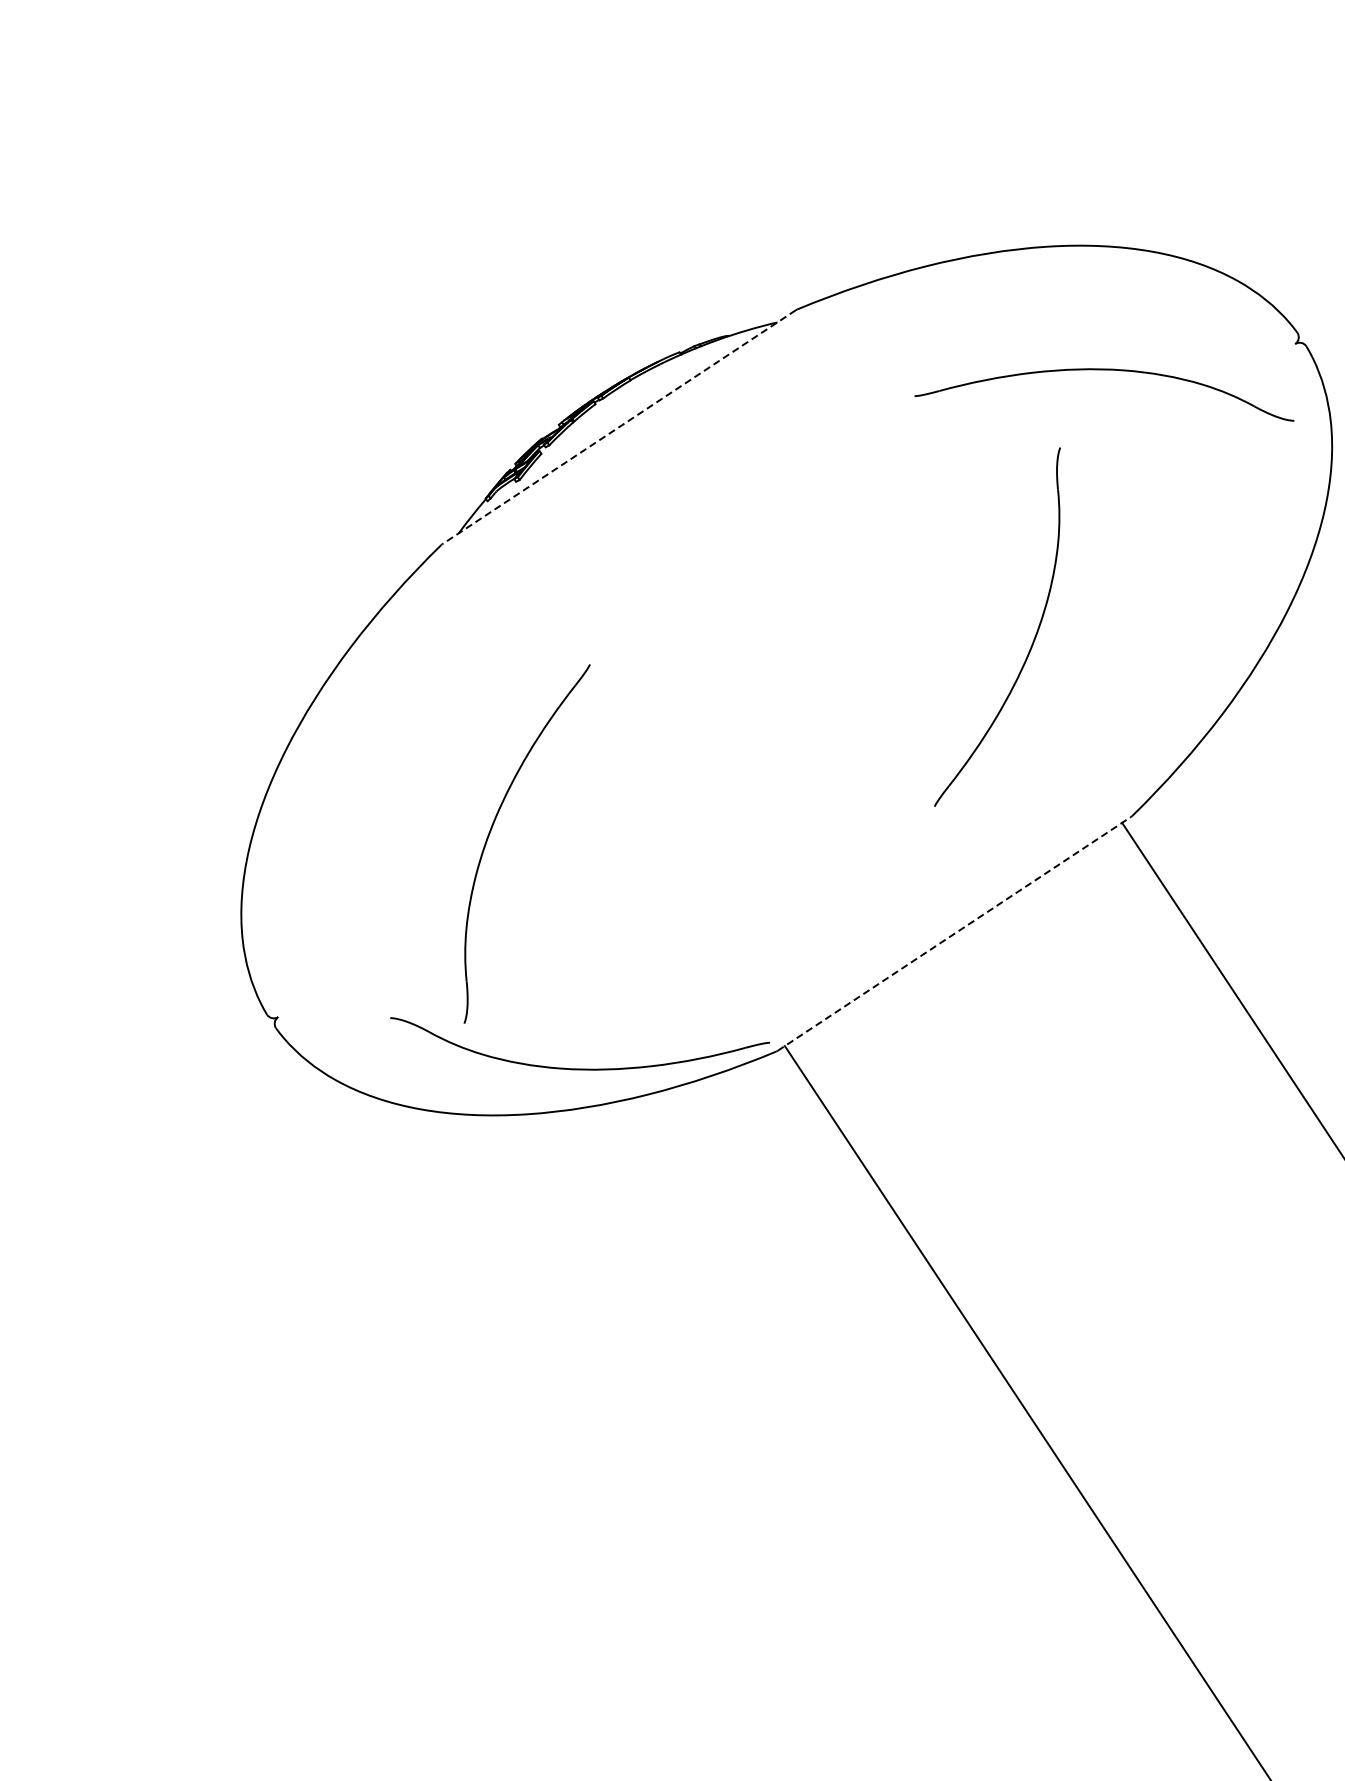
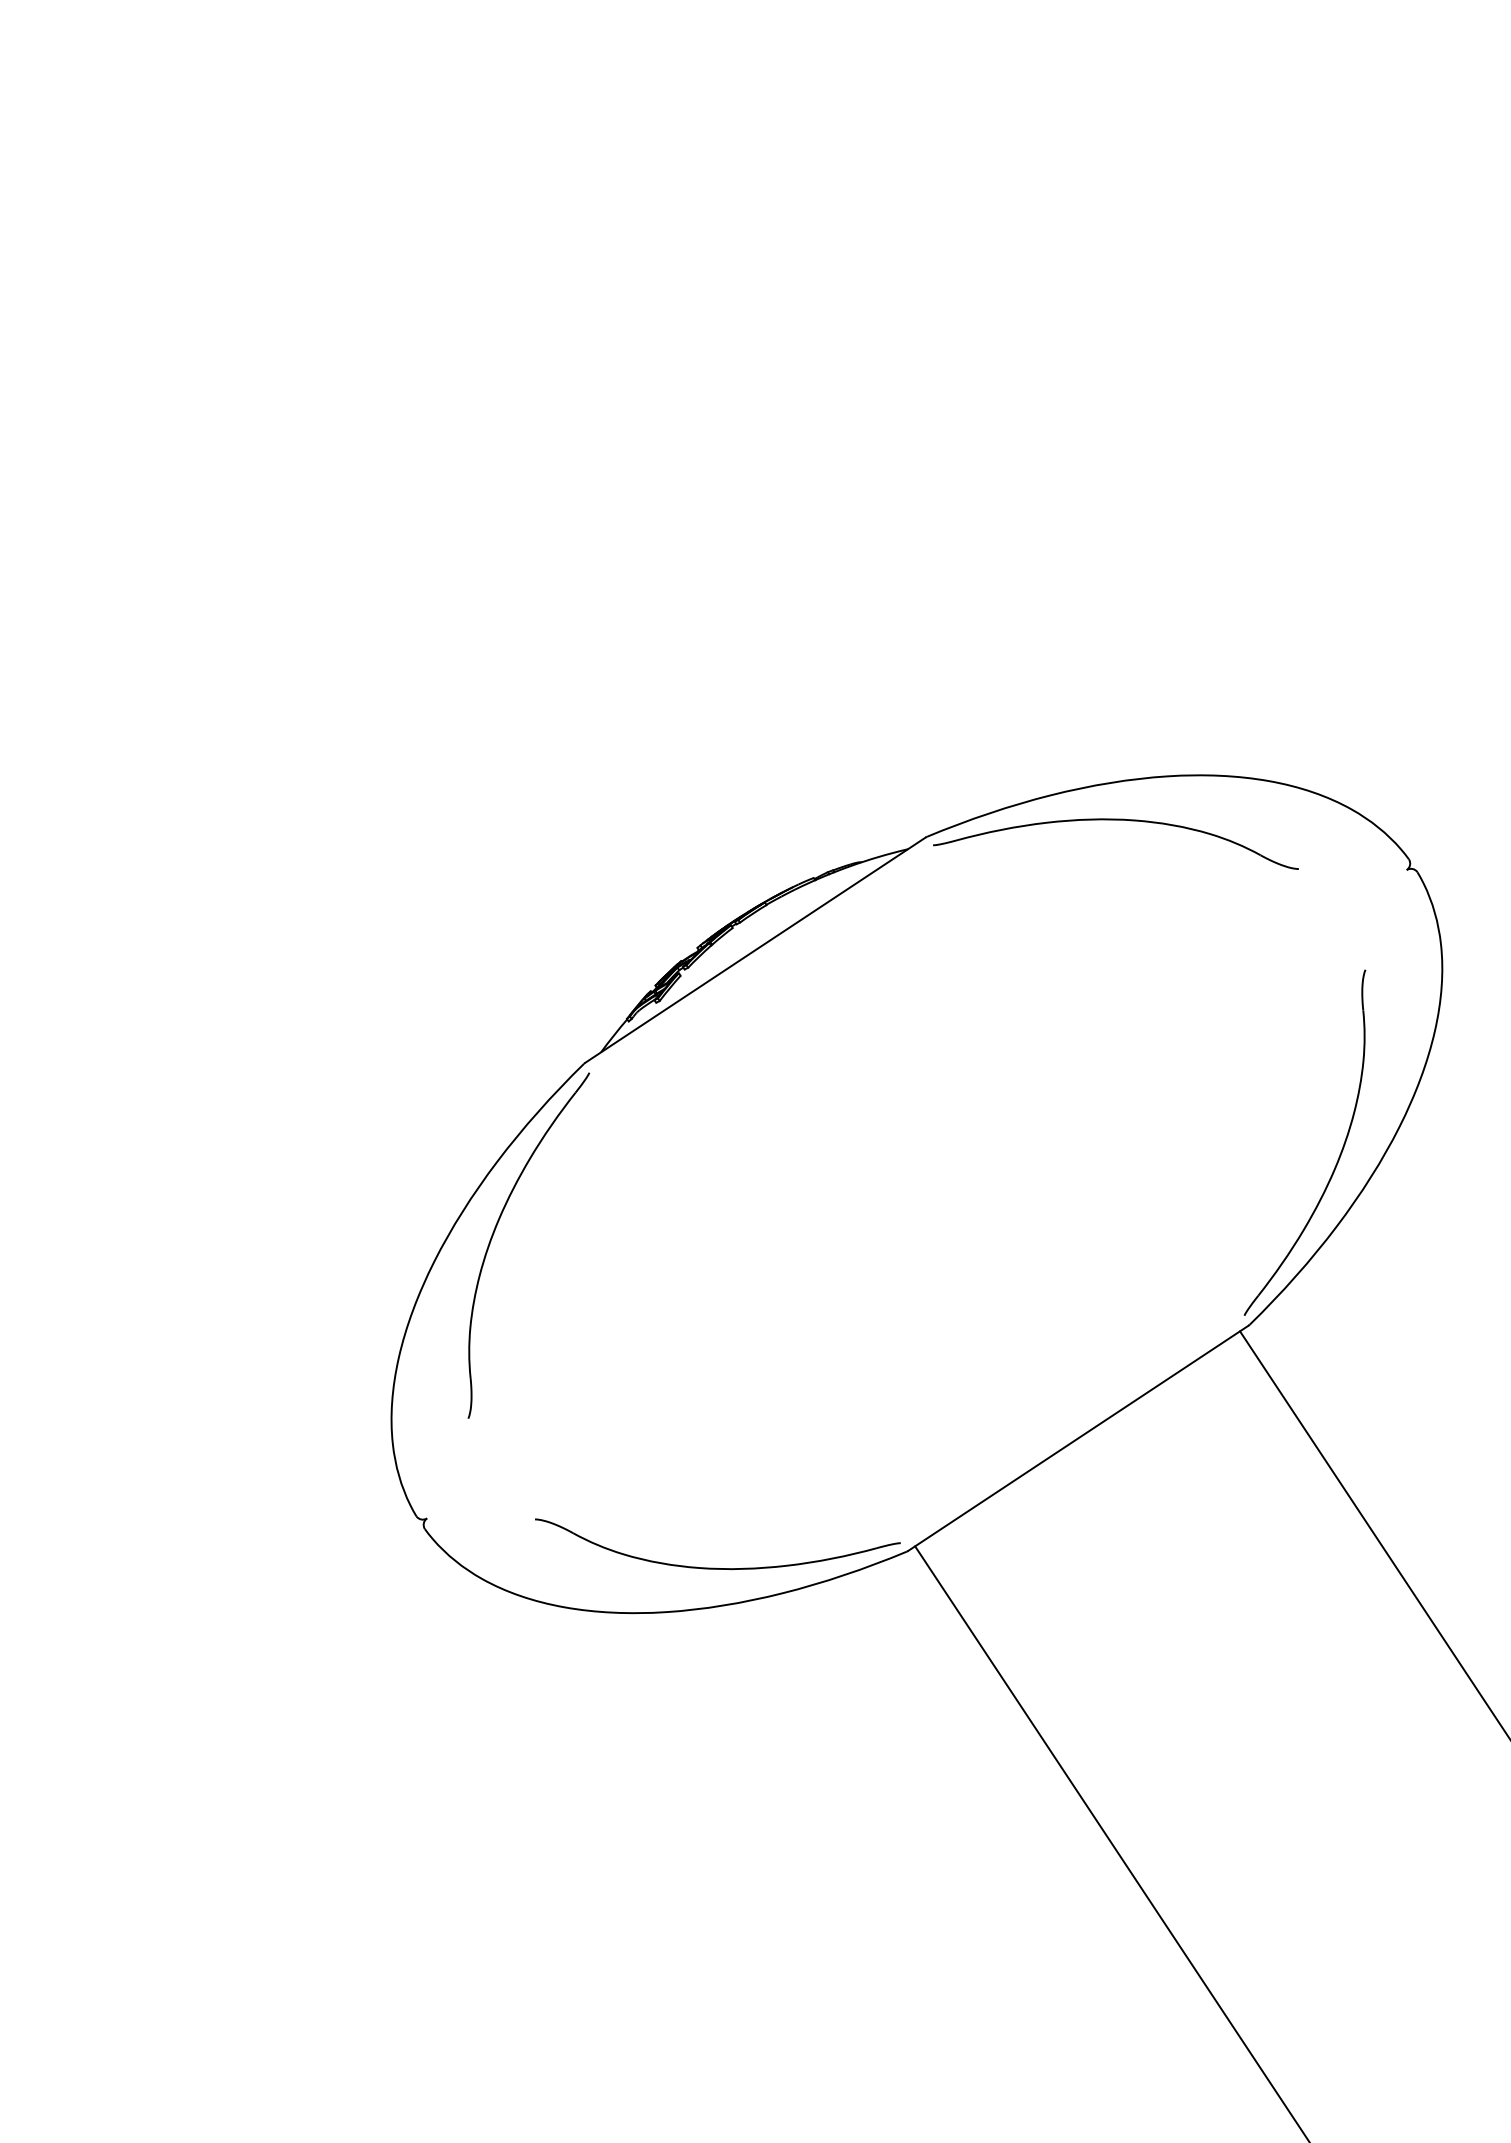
part: (1103, 370) -> (1115, 820), moved
line: (619, 427) -> (755, 950), dashed -> solid
part: (1033, 639) -> (1339, 1154), moved
part: (492, 829) -> (495, 1231), moved
line: (954, 934) -> (1078, 1438), dashed -> solid

